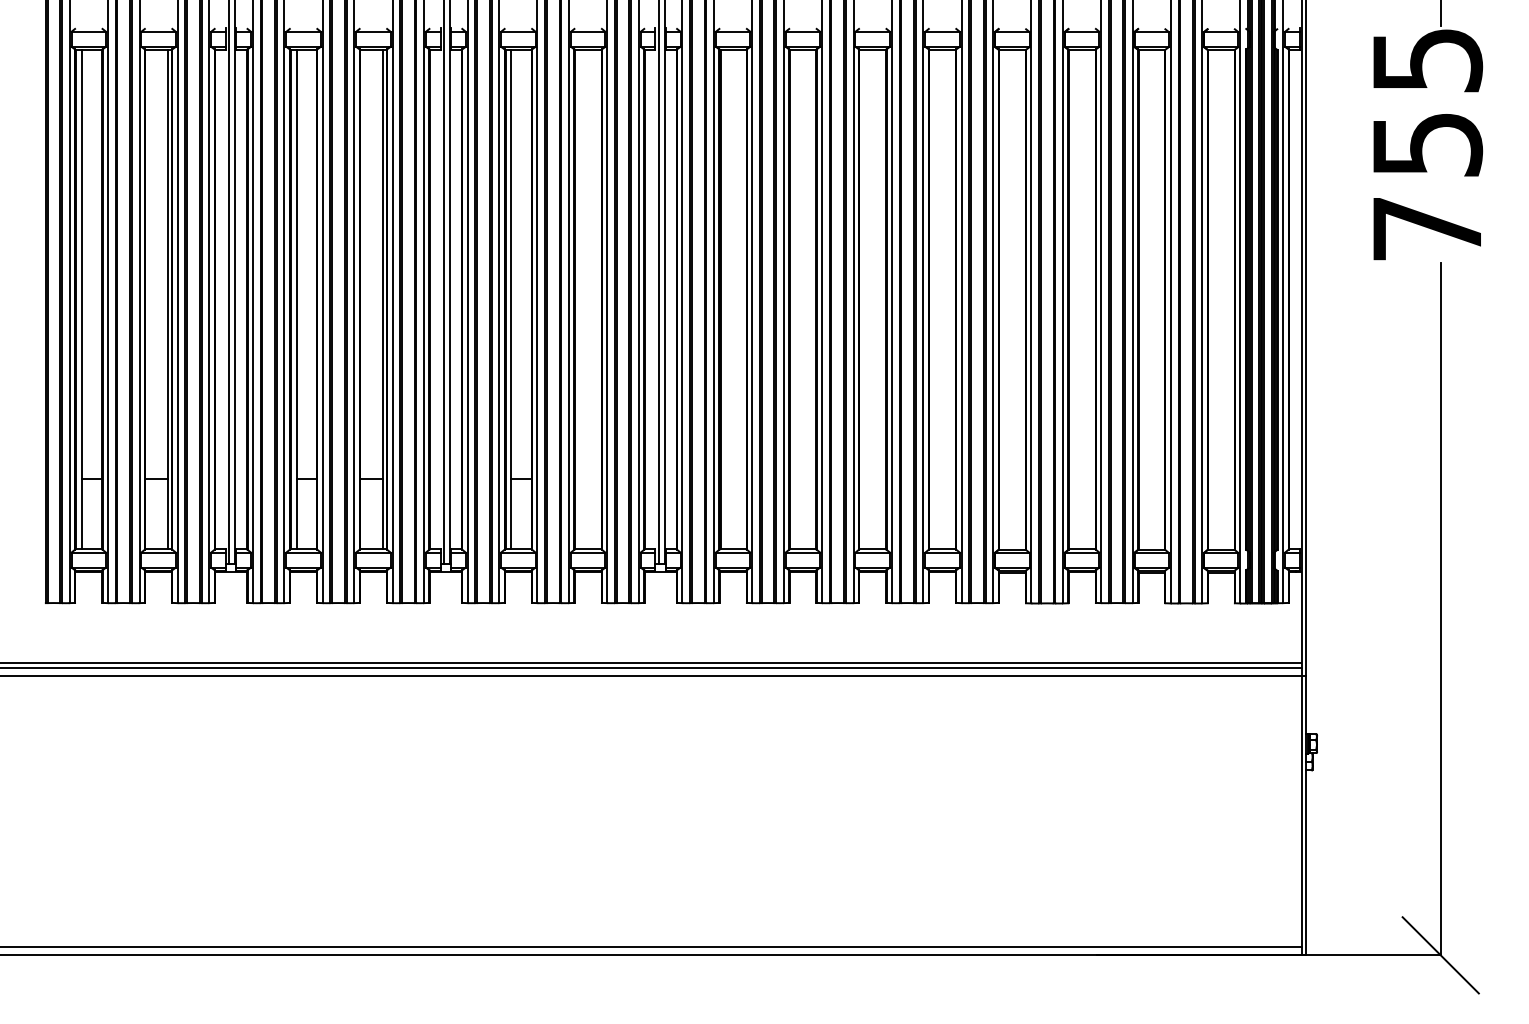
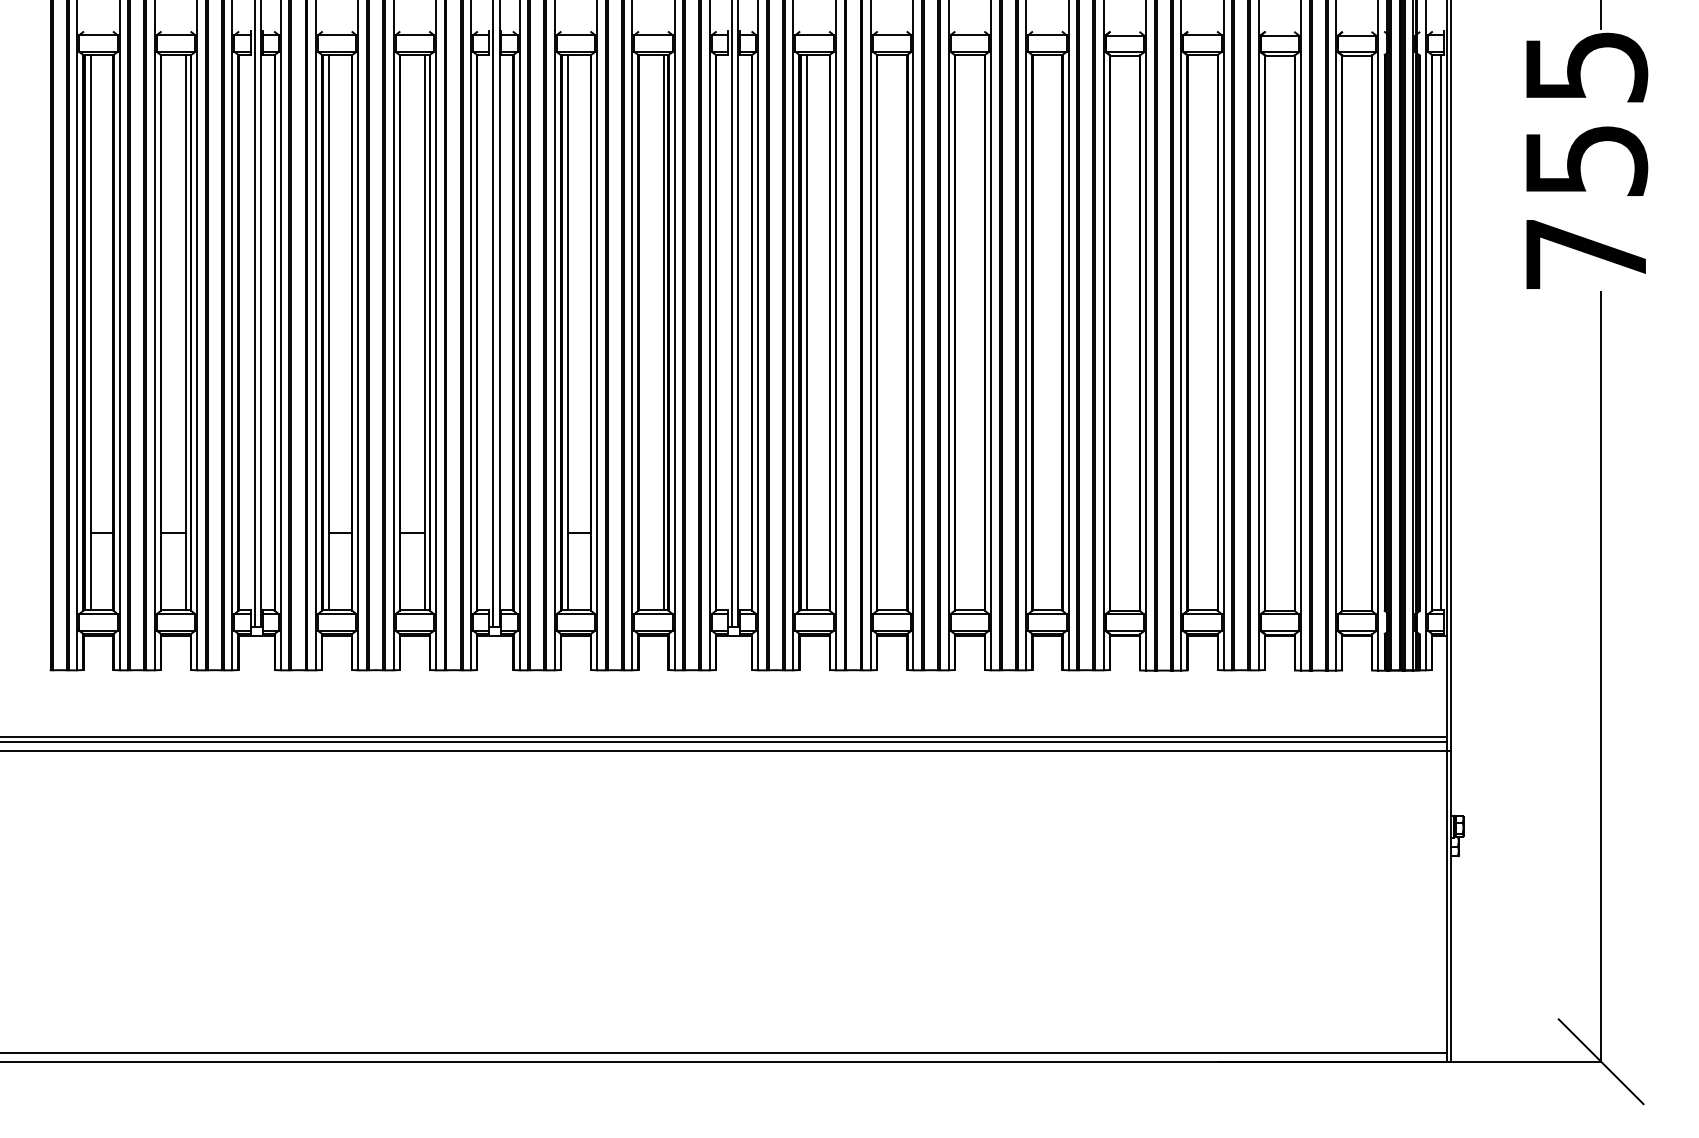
line: (597, 299) -> (663, 332), added
line: (726, 299) -> (807, 332), added
line: (1296, 299) -> (1440, 332), added

